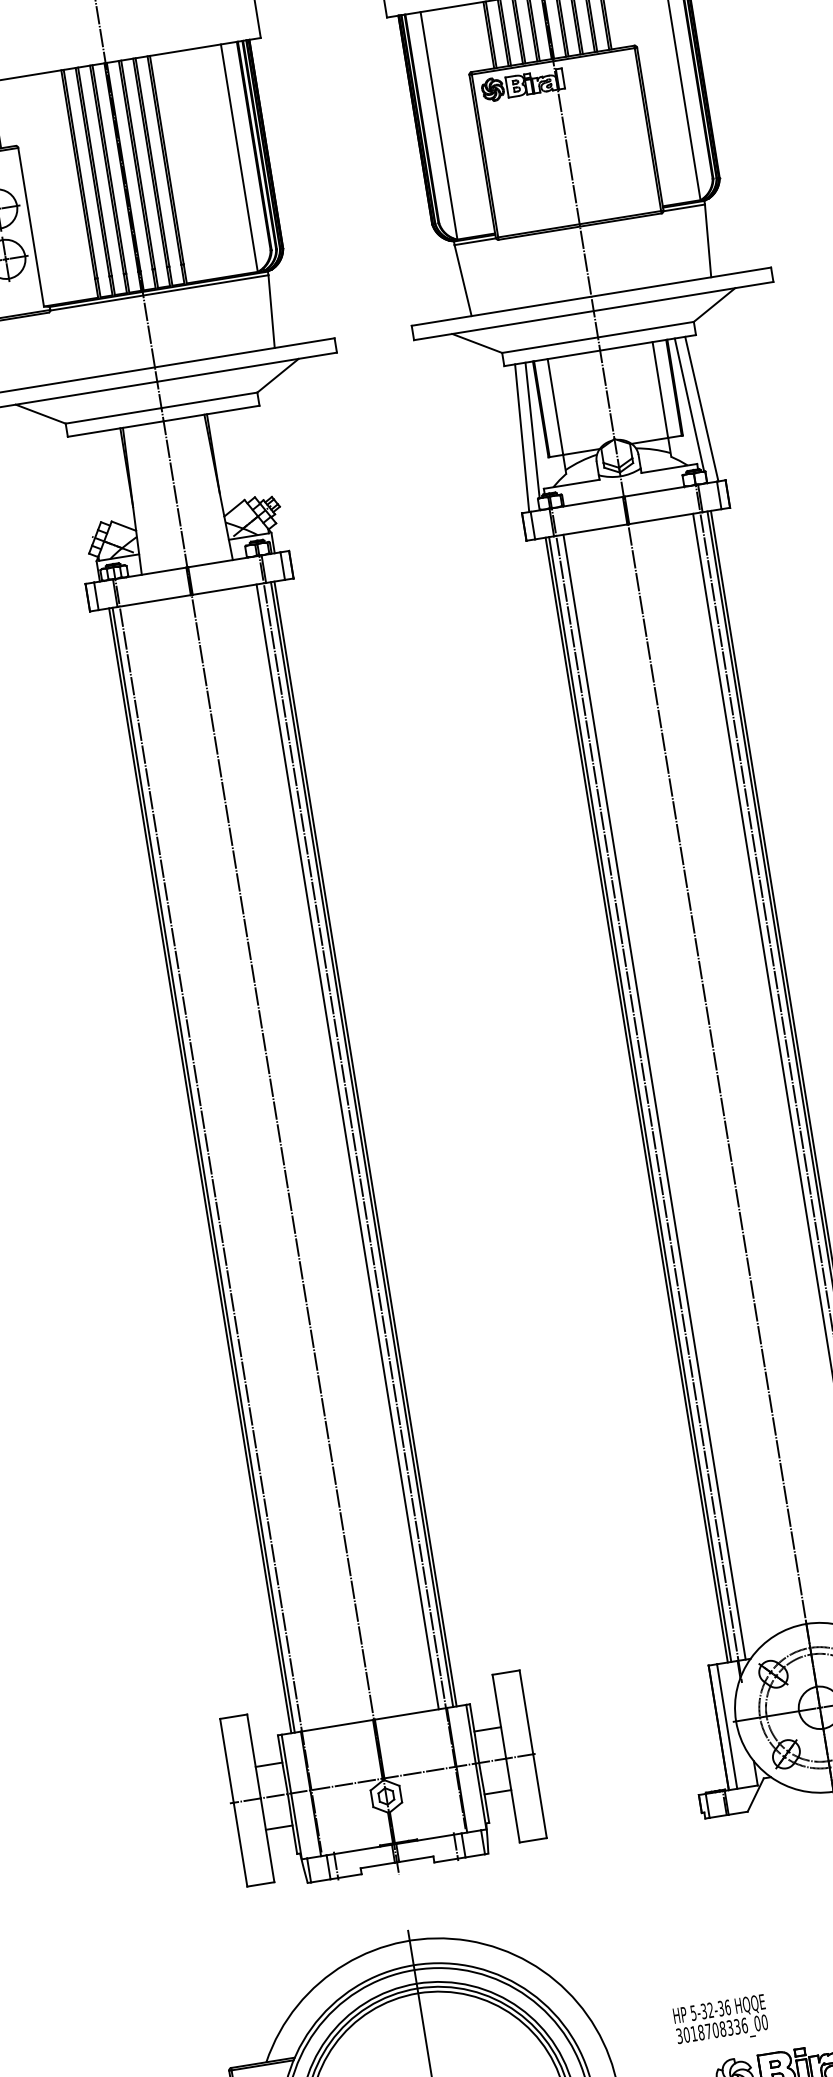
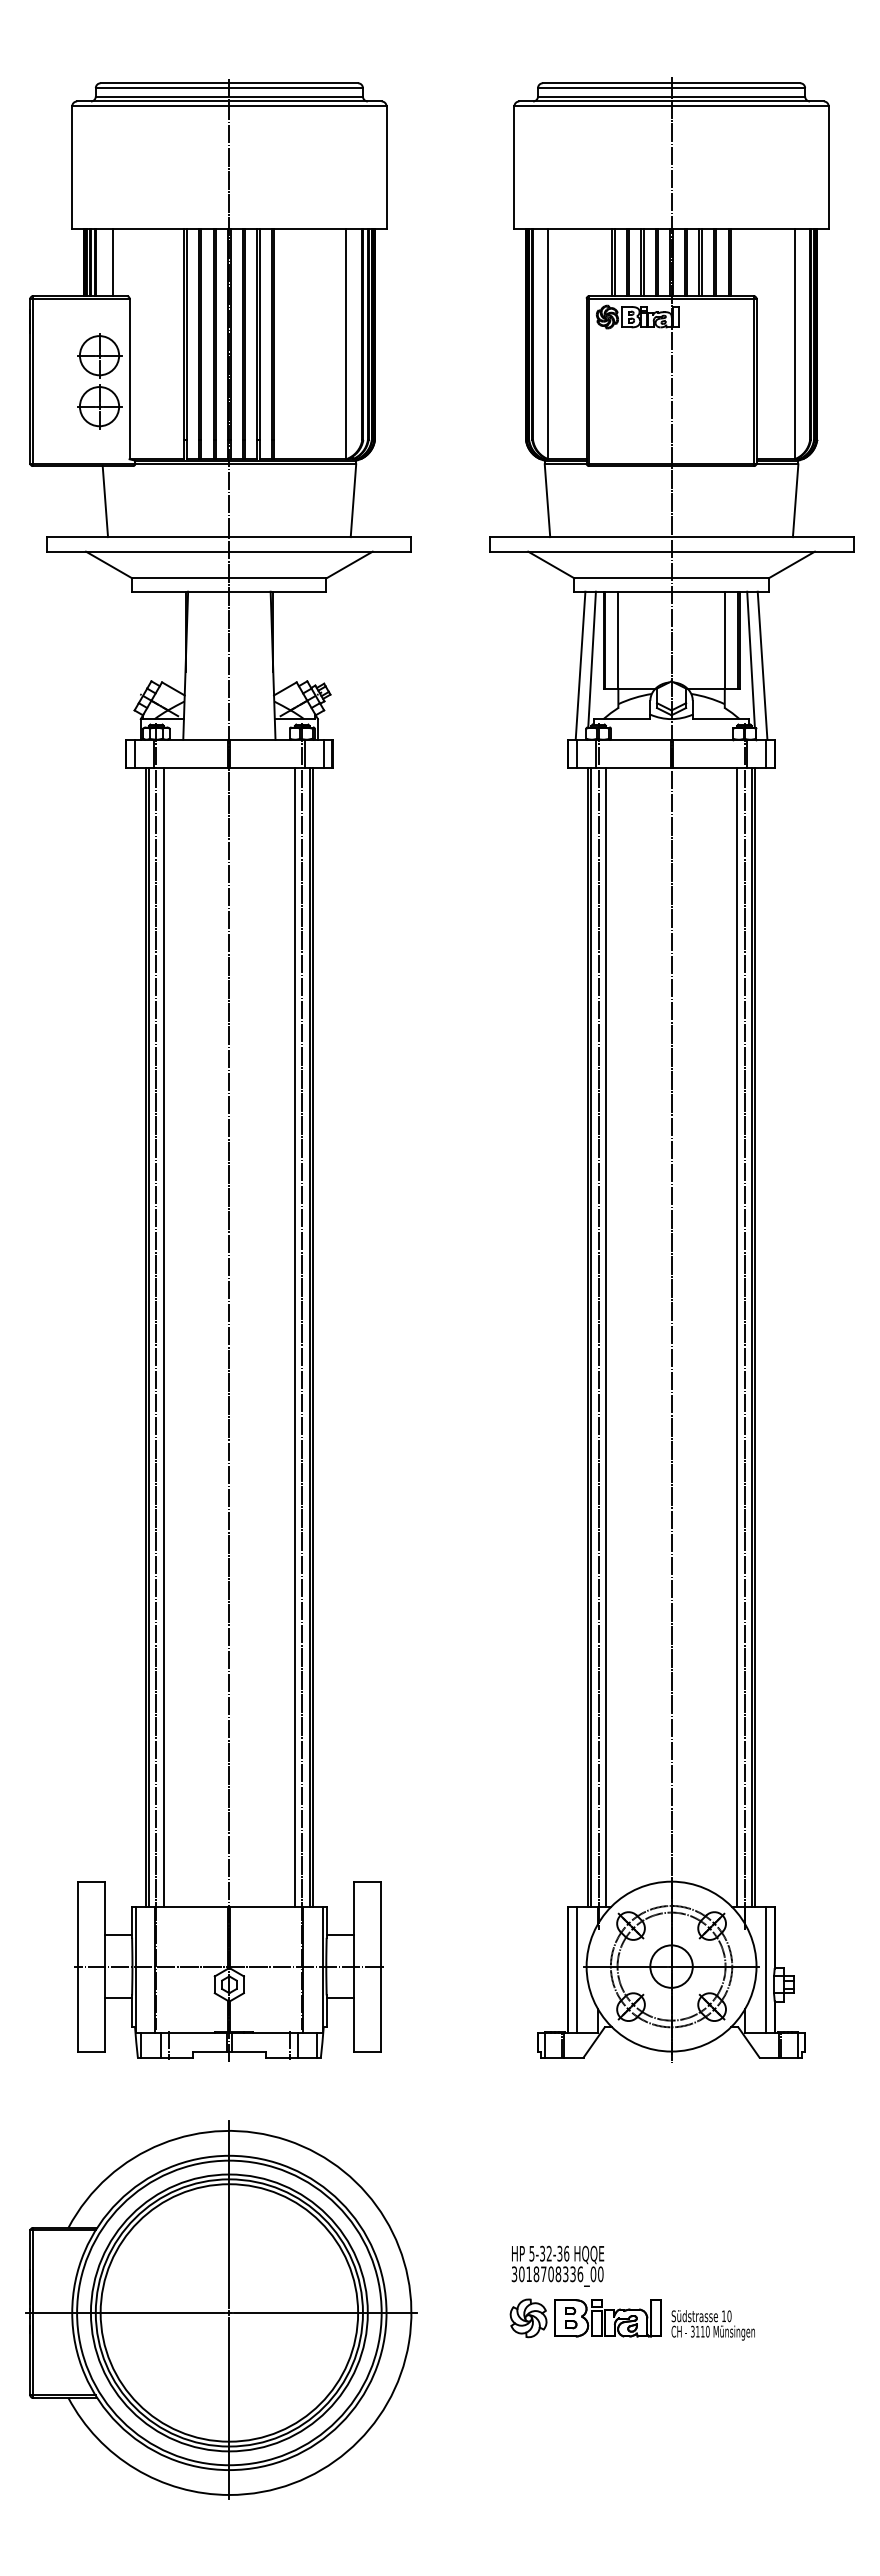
line: (26, 352) -> (105, 501), added
line: (217, 1168) -> (163, 1337), added
text: (720, 2020) -> (557, 2265), moved

